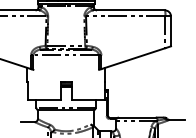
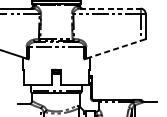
line: (129, 10) -> (110, 8), solid -> dashed
line: (133, 58) -> (113, 49), solid -> dashed

